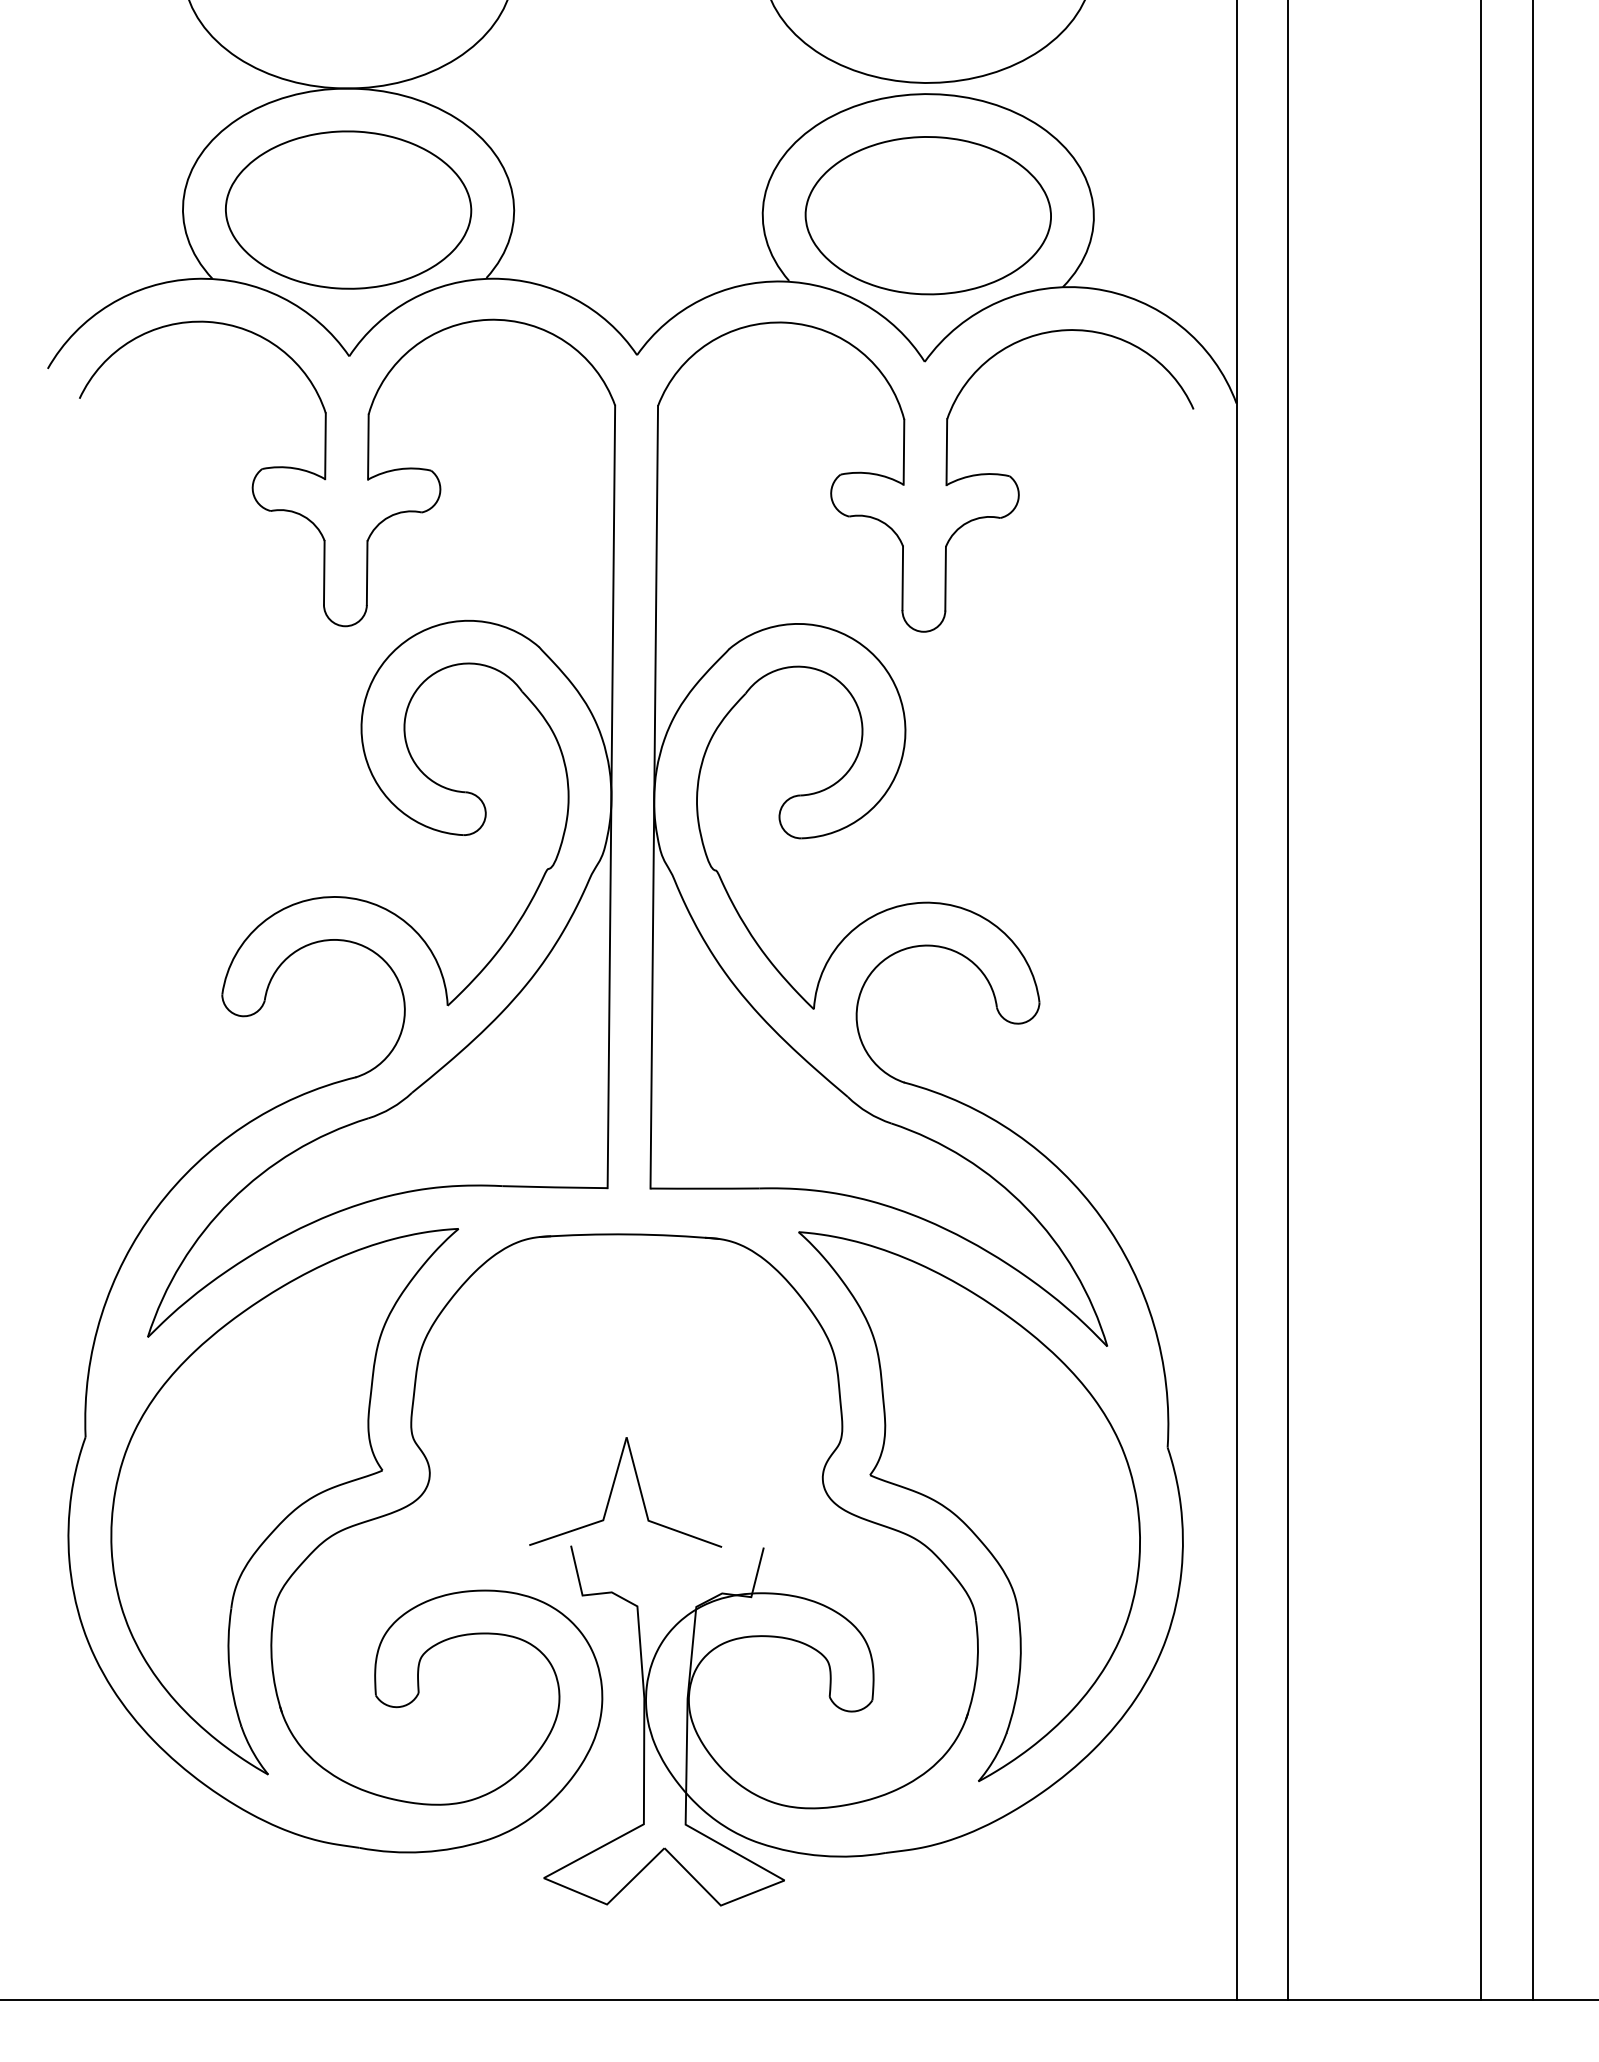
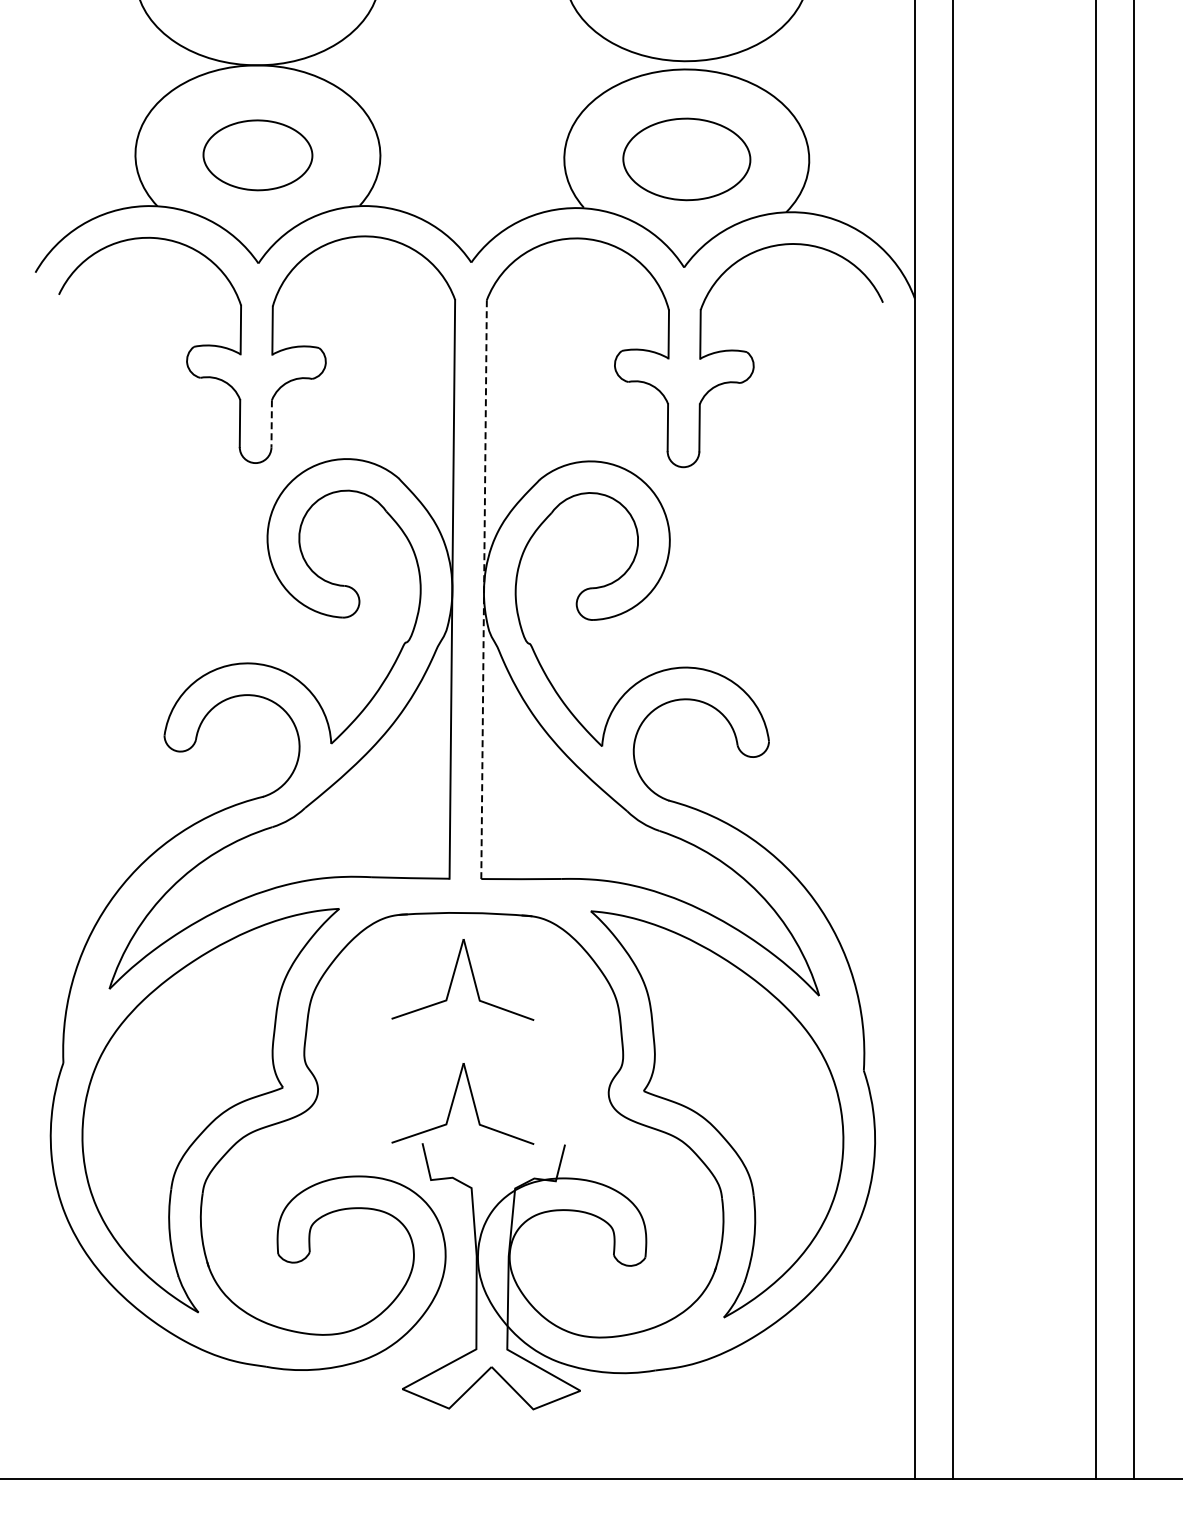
part: (347, 210) -> (257, 155), size x0.6
part: (927, 215) -> (686, 159), size x0.7
line: (366, 572) -> (271, 423), solid -> dashed
line: (654, 798) -> (484, 590), solid -> dashed
part: (614, 1318) -> (454, 975), added

